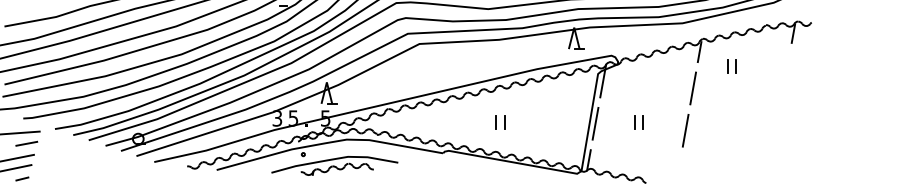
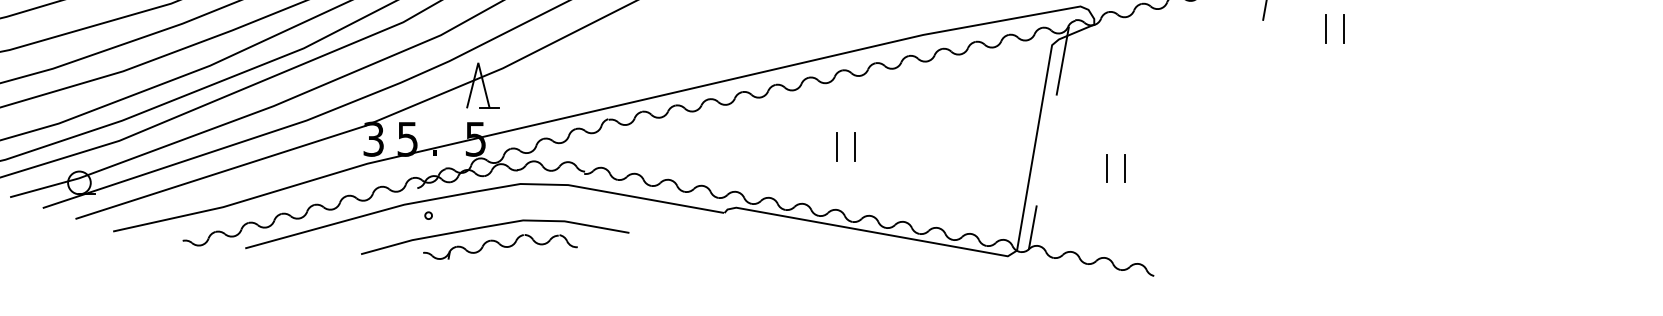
line: (693, 88) -> (1253, 75), removed
part: (638, 122) -> (1114, 168), moved
line: (595, 123) -> (1046, 149), removed
line: (685, 130) -> (1236, 164), removed

